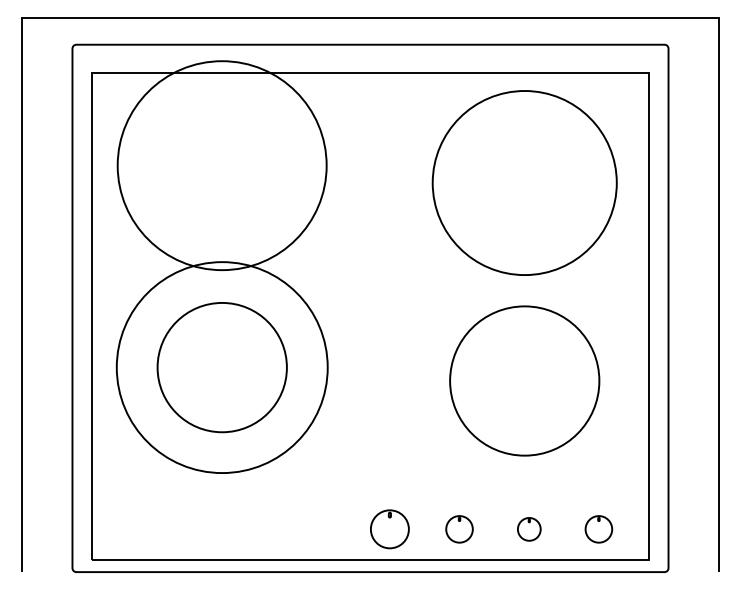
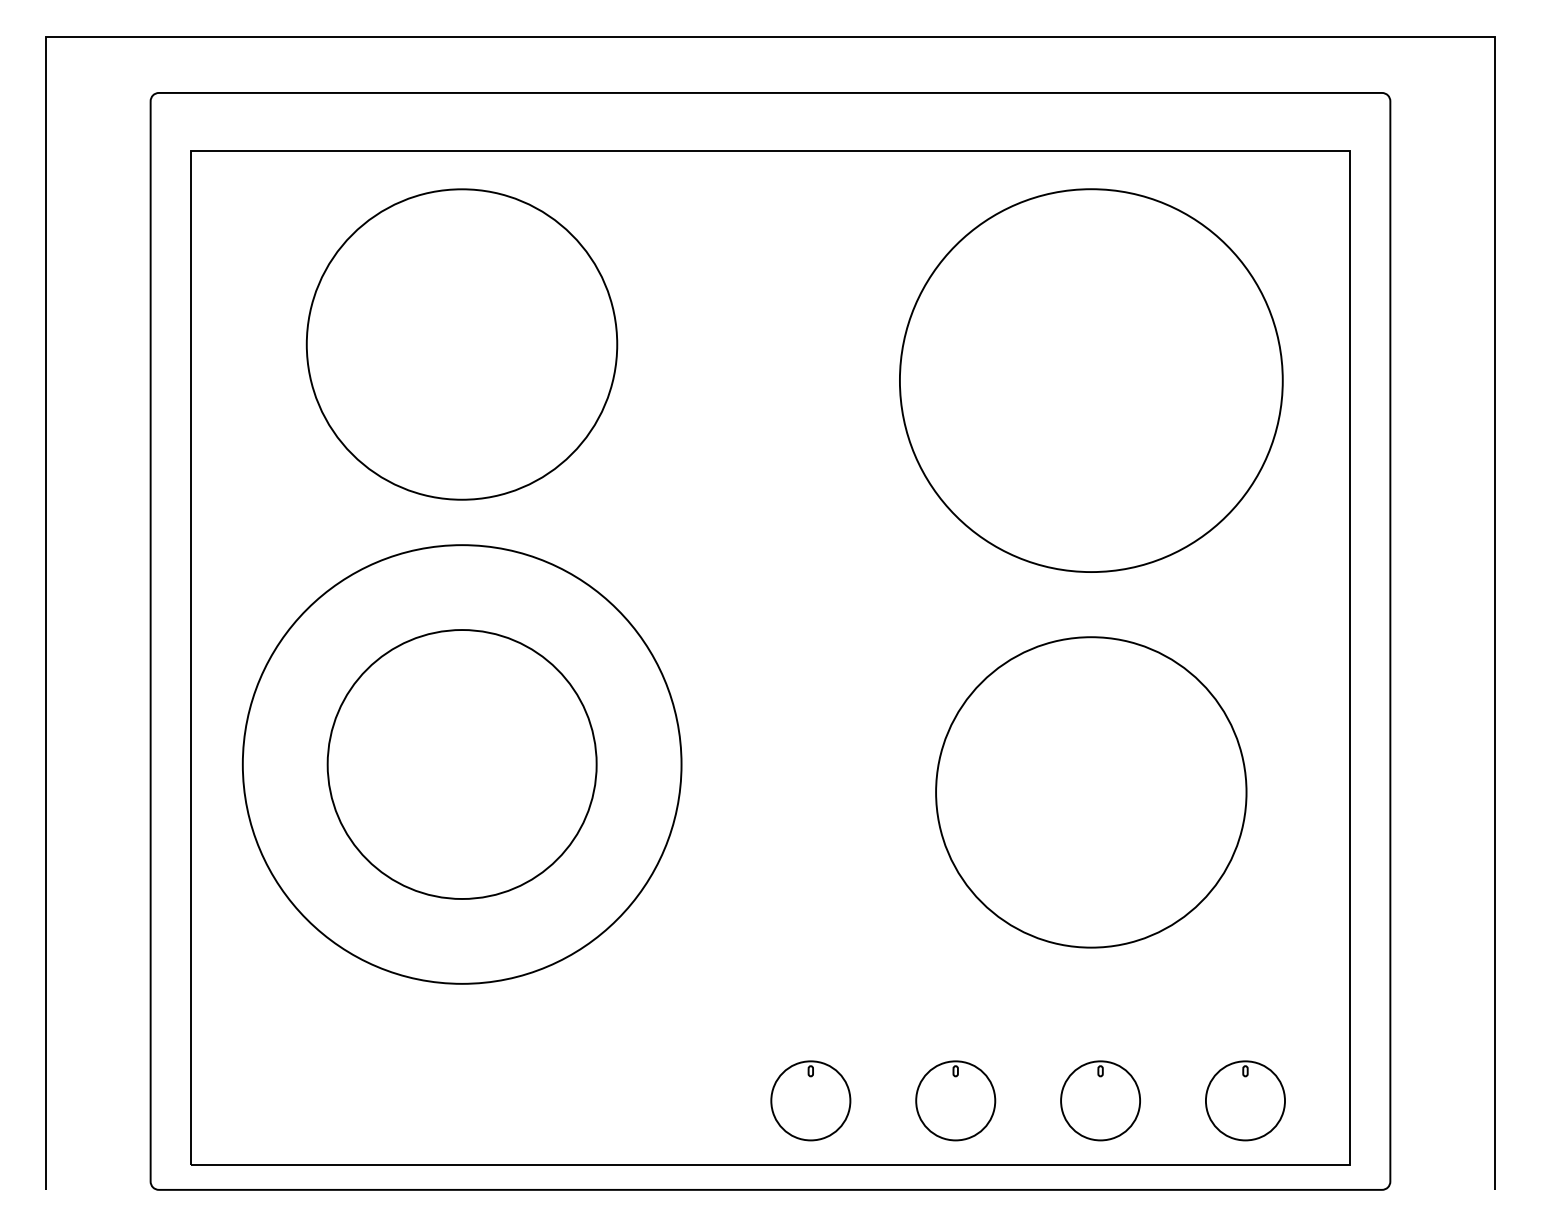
circle: (221, 165) -> (460, 344), size x0.71
part: (459, 529) -> (955, 1101), size x1.43
part: (529, 529) -> (1101, 1101), size x1.67
part: (598, 529) -> (1244, 1101), size x1.43

